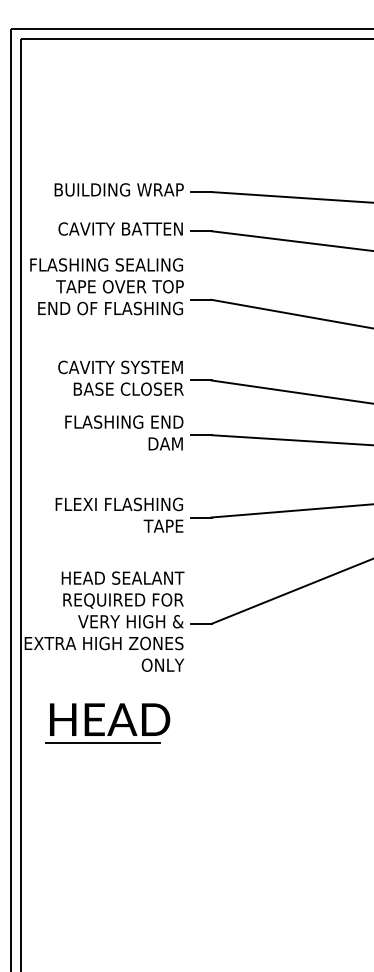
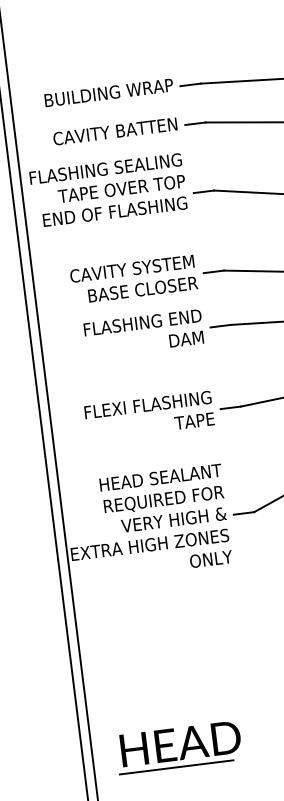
part: (107, 723) -> (178, 747), moved

